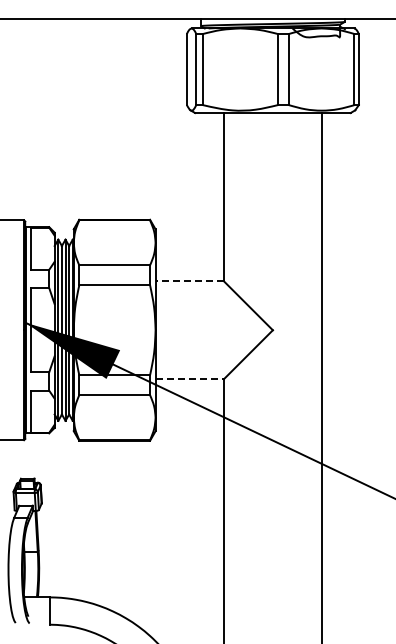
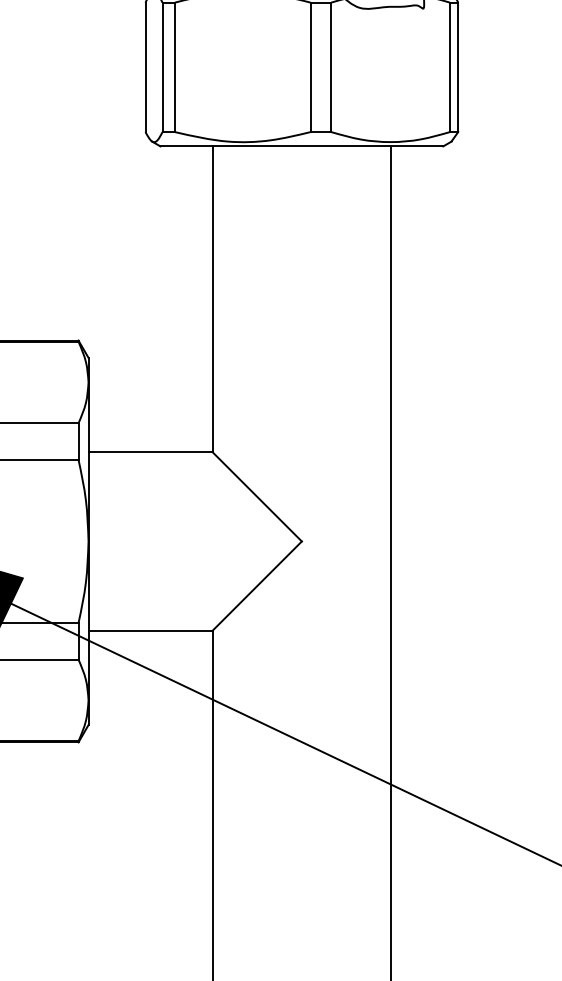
line: (189, 281) -> (150, 452), dashed -> solid
line: (190, 379) -> (152, 631), dashed -> solid

